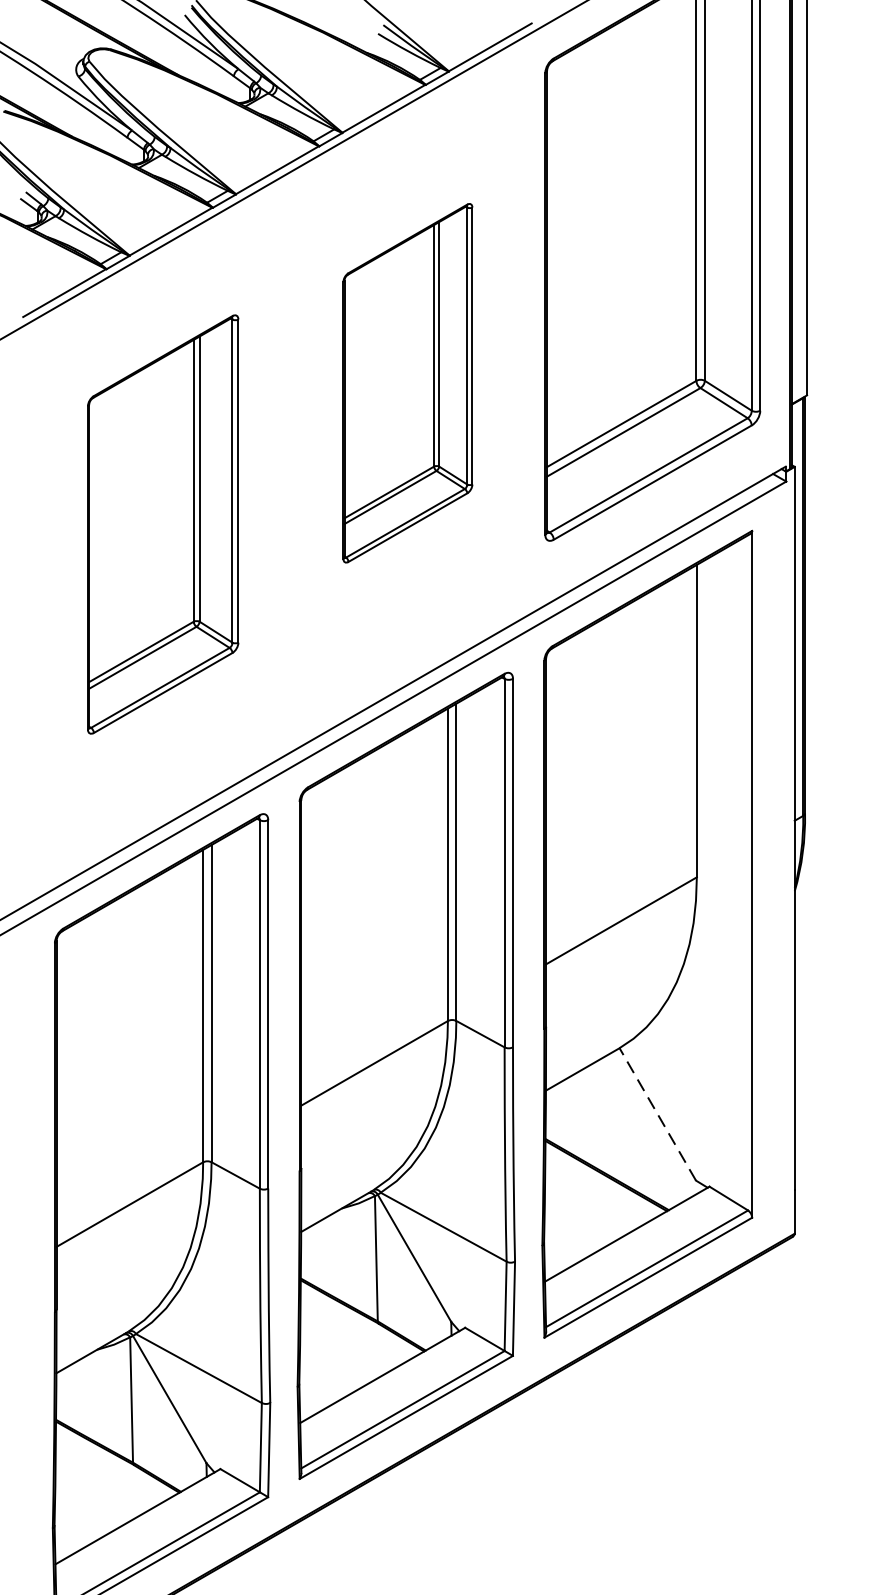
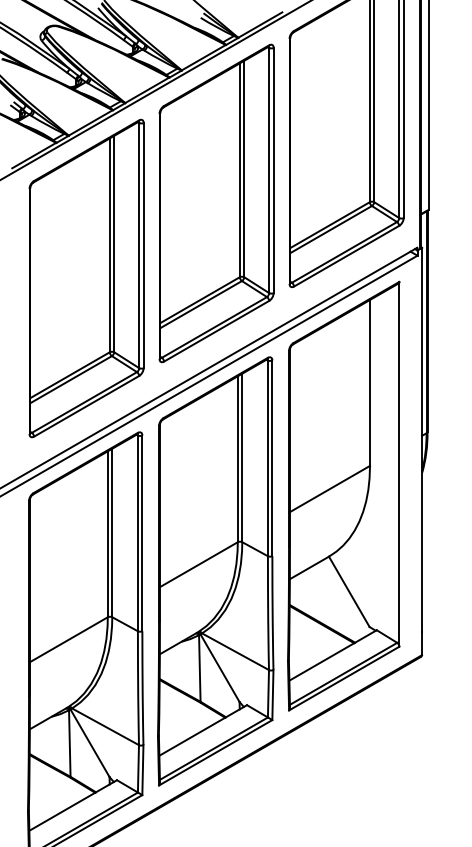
part: (407, 383) -> (216, 203), size x1.67
part: (163, 524) -> (86, 278), size x1.43
line: (658, 1113) -> (349, 591), dashed -> solid

